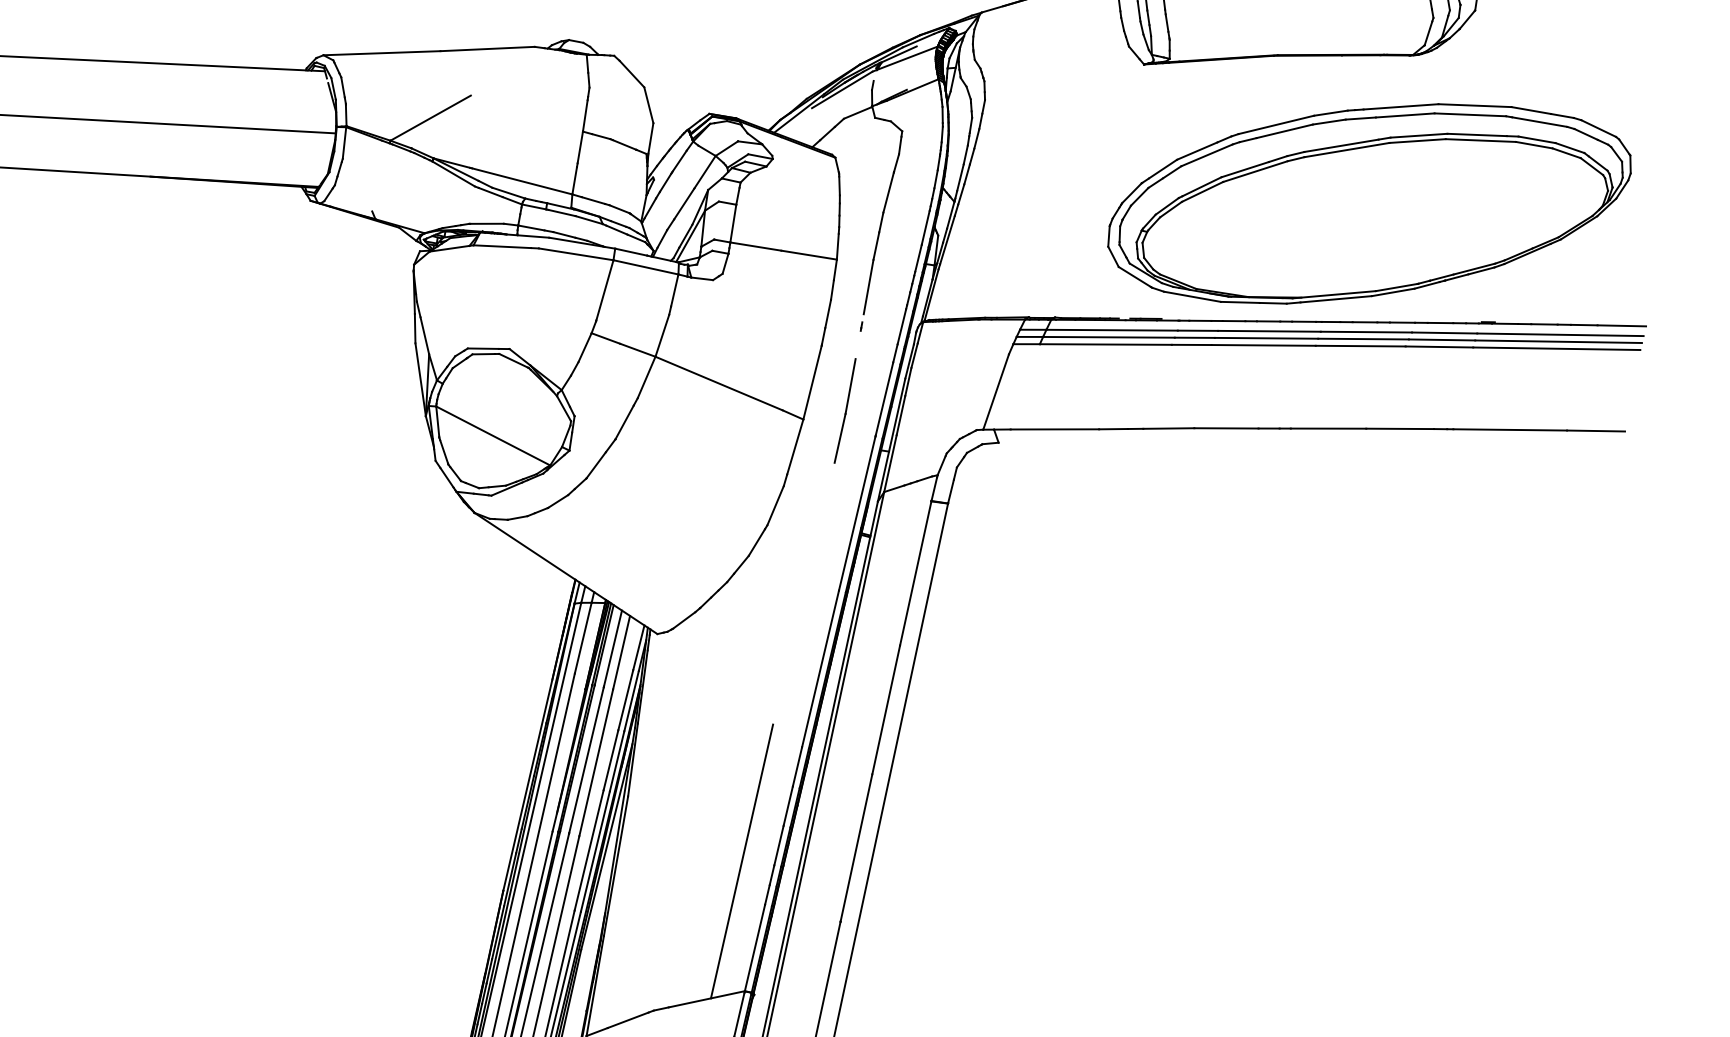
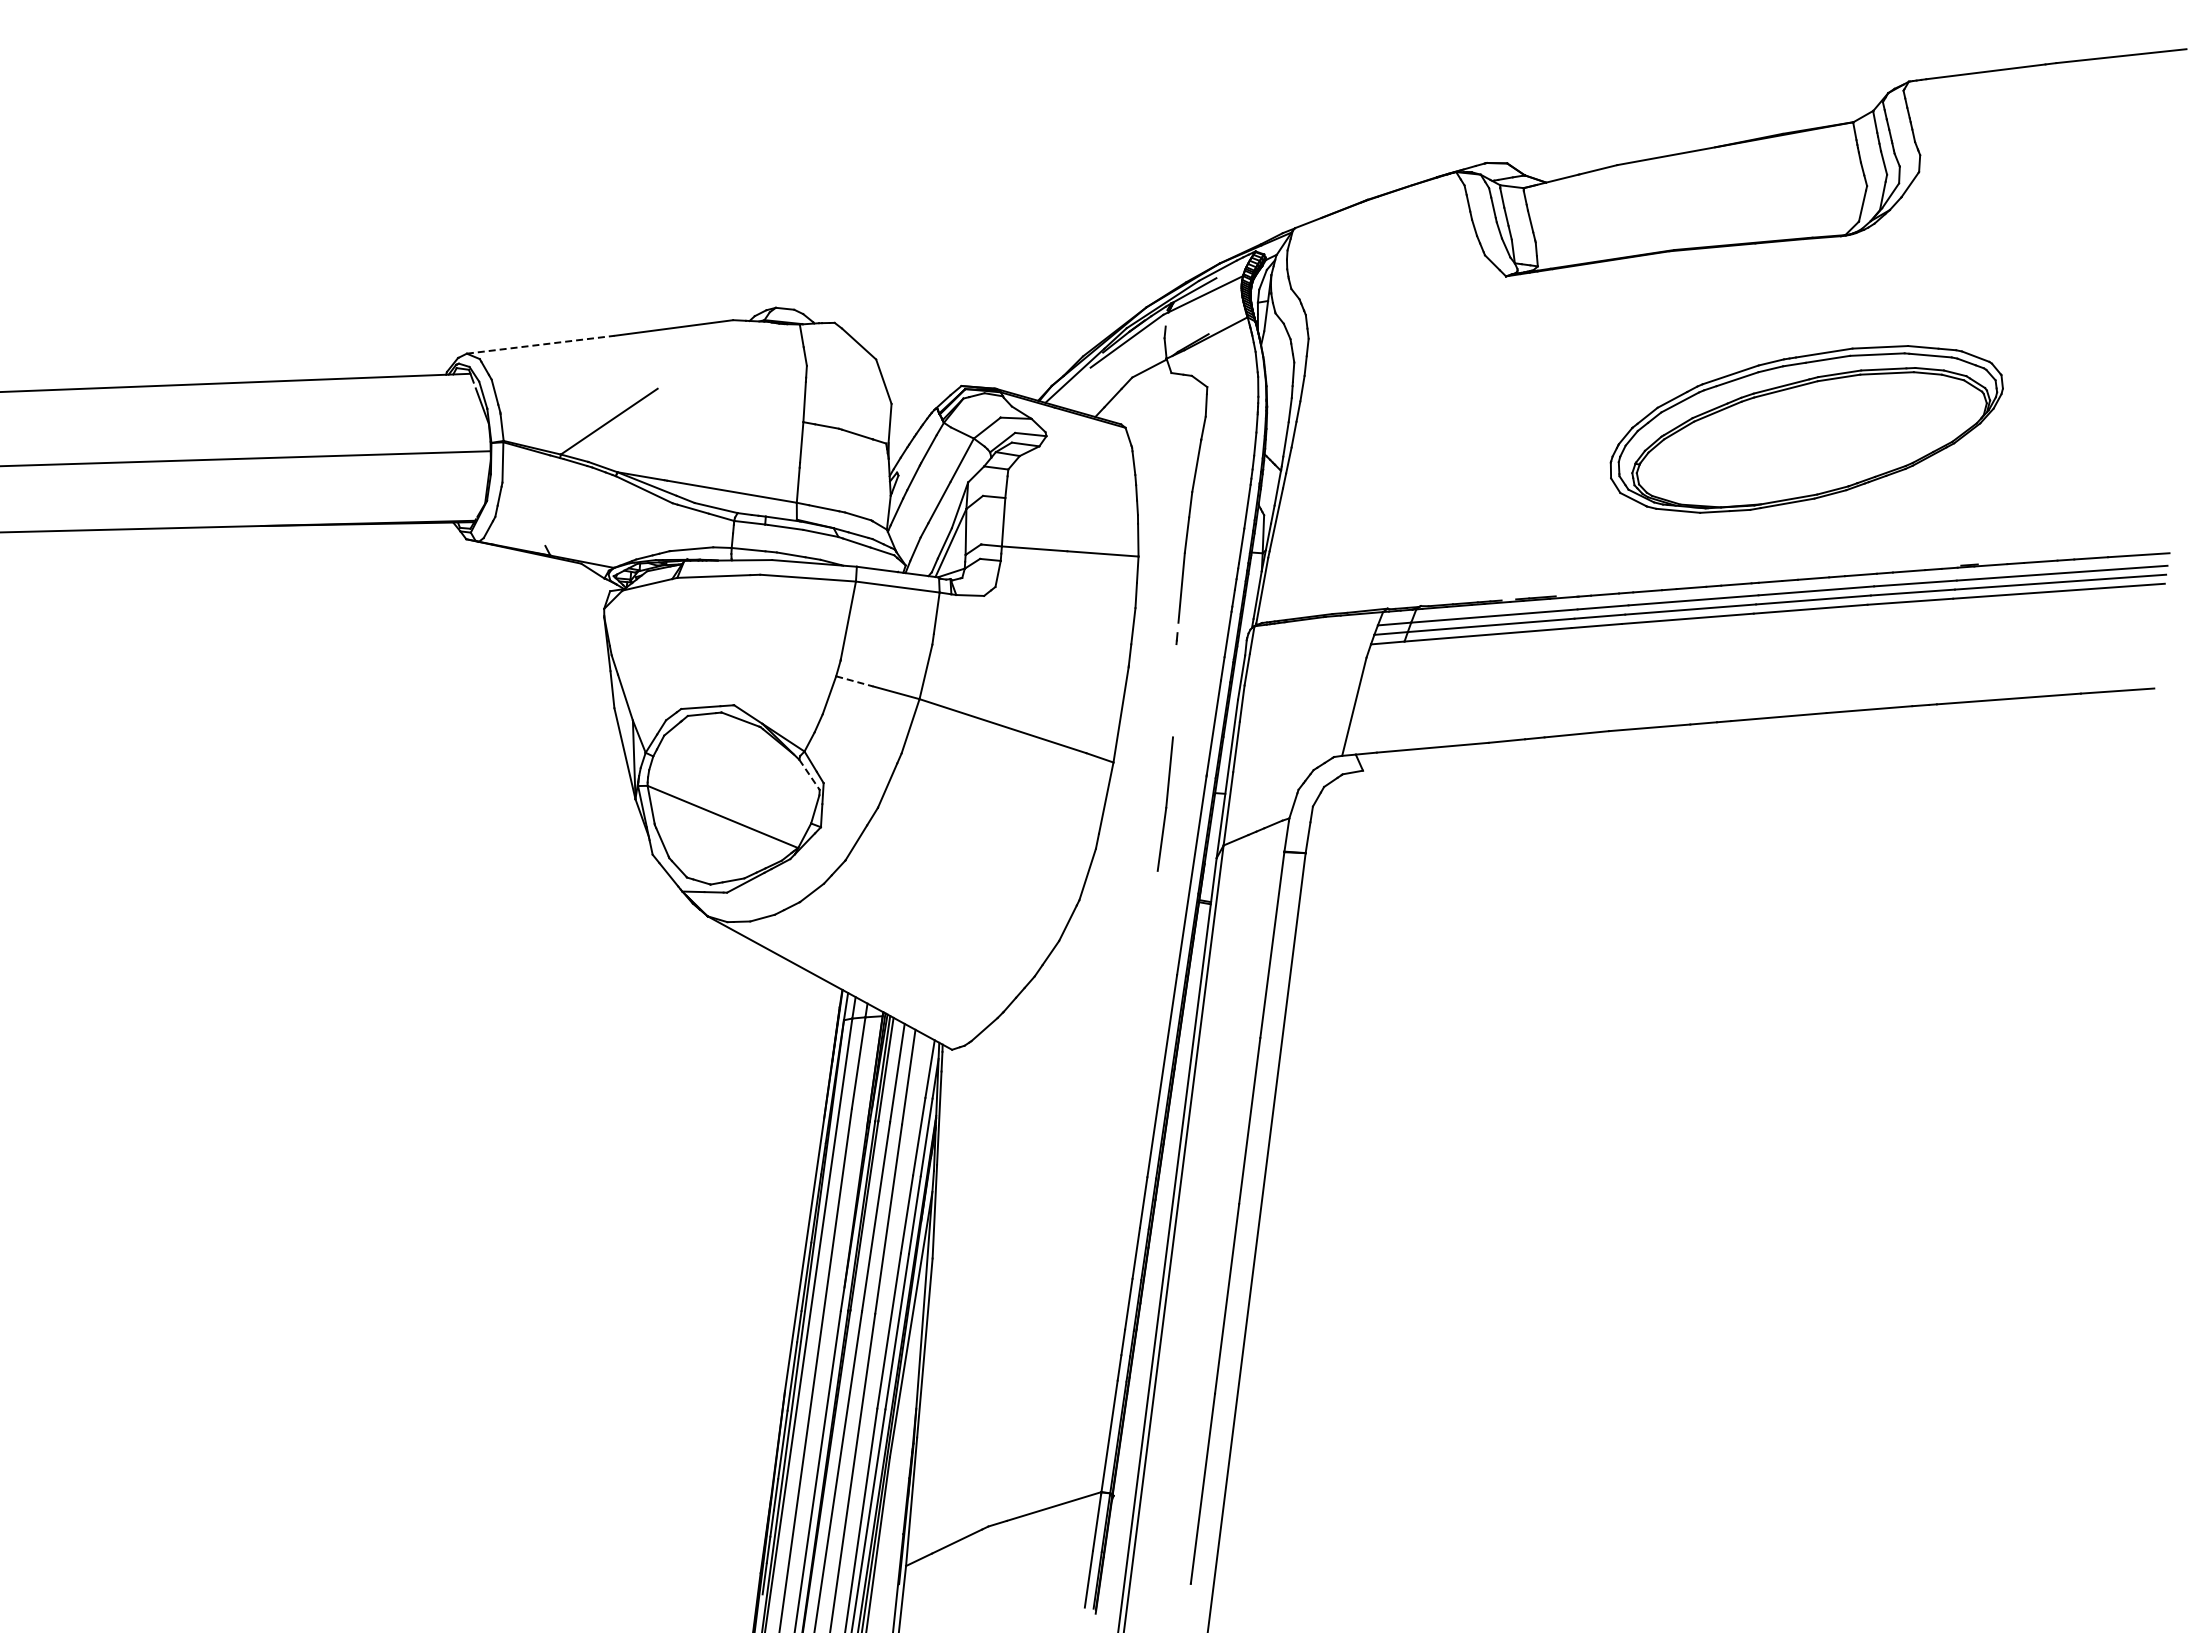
line: (382, 53) -> (541, 344), solid -> dashed
part: (1369, 204) -> (1806, 429), size x0.6
line: (606, 338) -> (855, 681), solid -> dashed
line: (564, 409) -> (809, 775), solid -> dashed
part: (844, 410) -> (1164, 803), moved
line: (741, 860) -> (1083, 1327), removed

